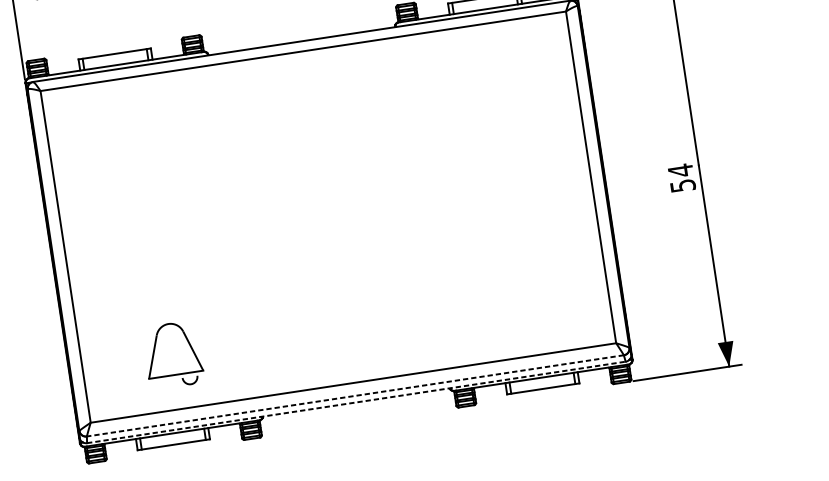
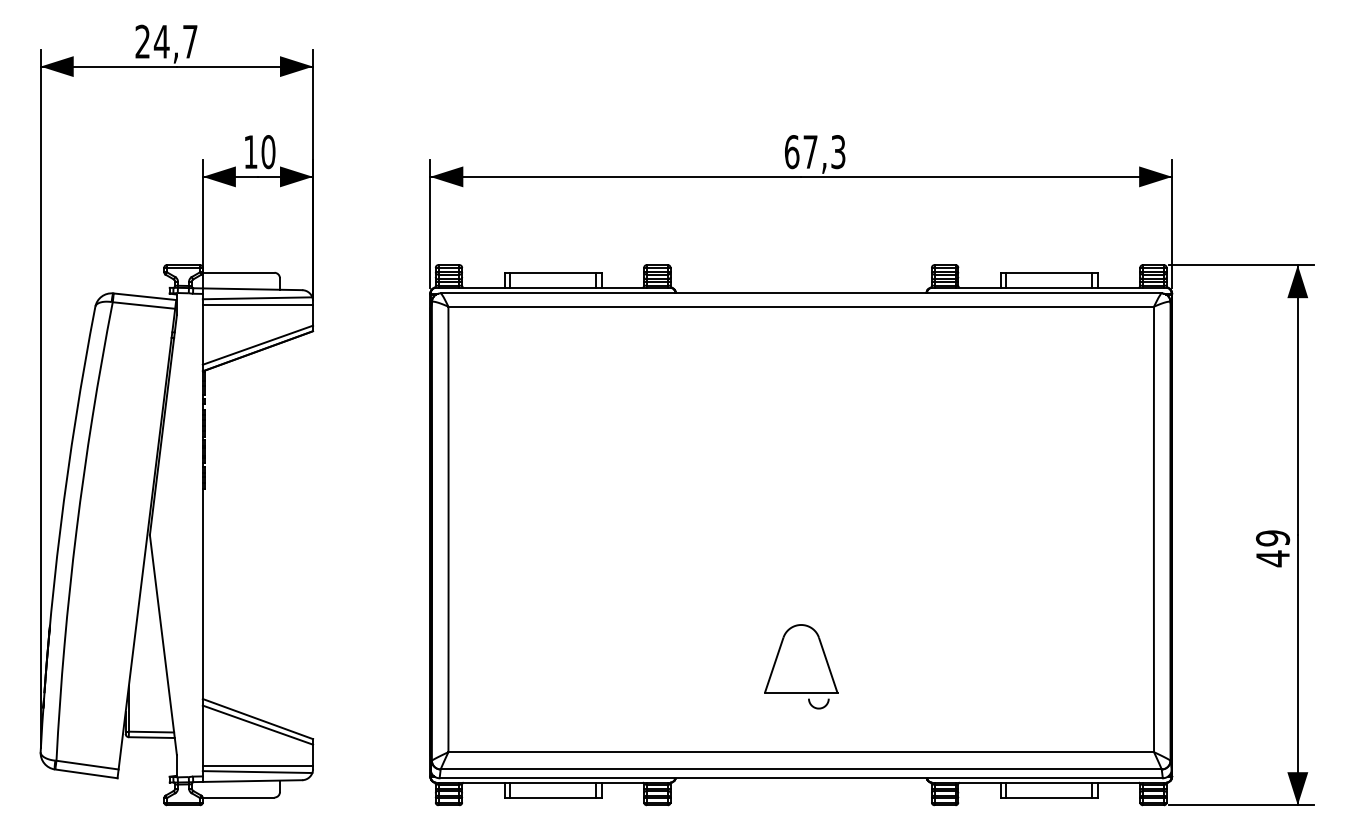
text: (682, 178) -> (1273, 548), 54 -> 49
part: (173, 354) -> (801, 666), moved
line: (354, 396) -> (800, 769), dashed -> solid
line: (356, 402) -> (801, 778), dashed -> solid

